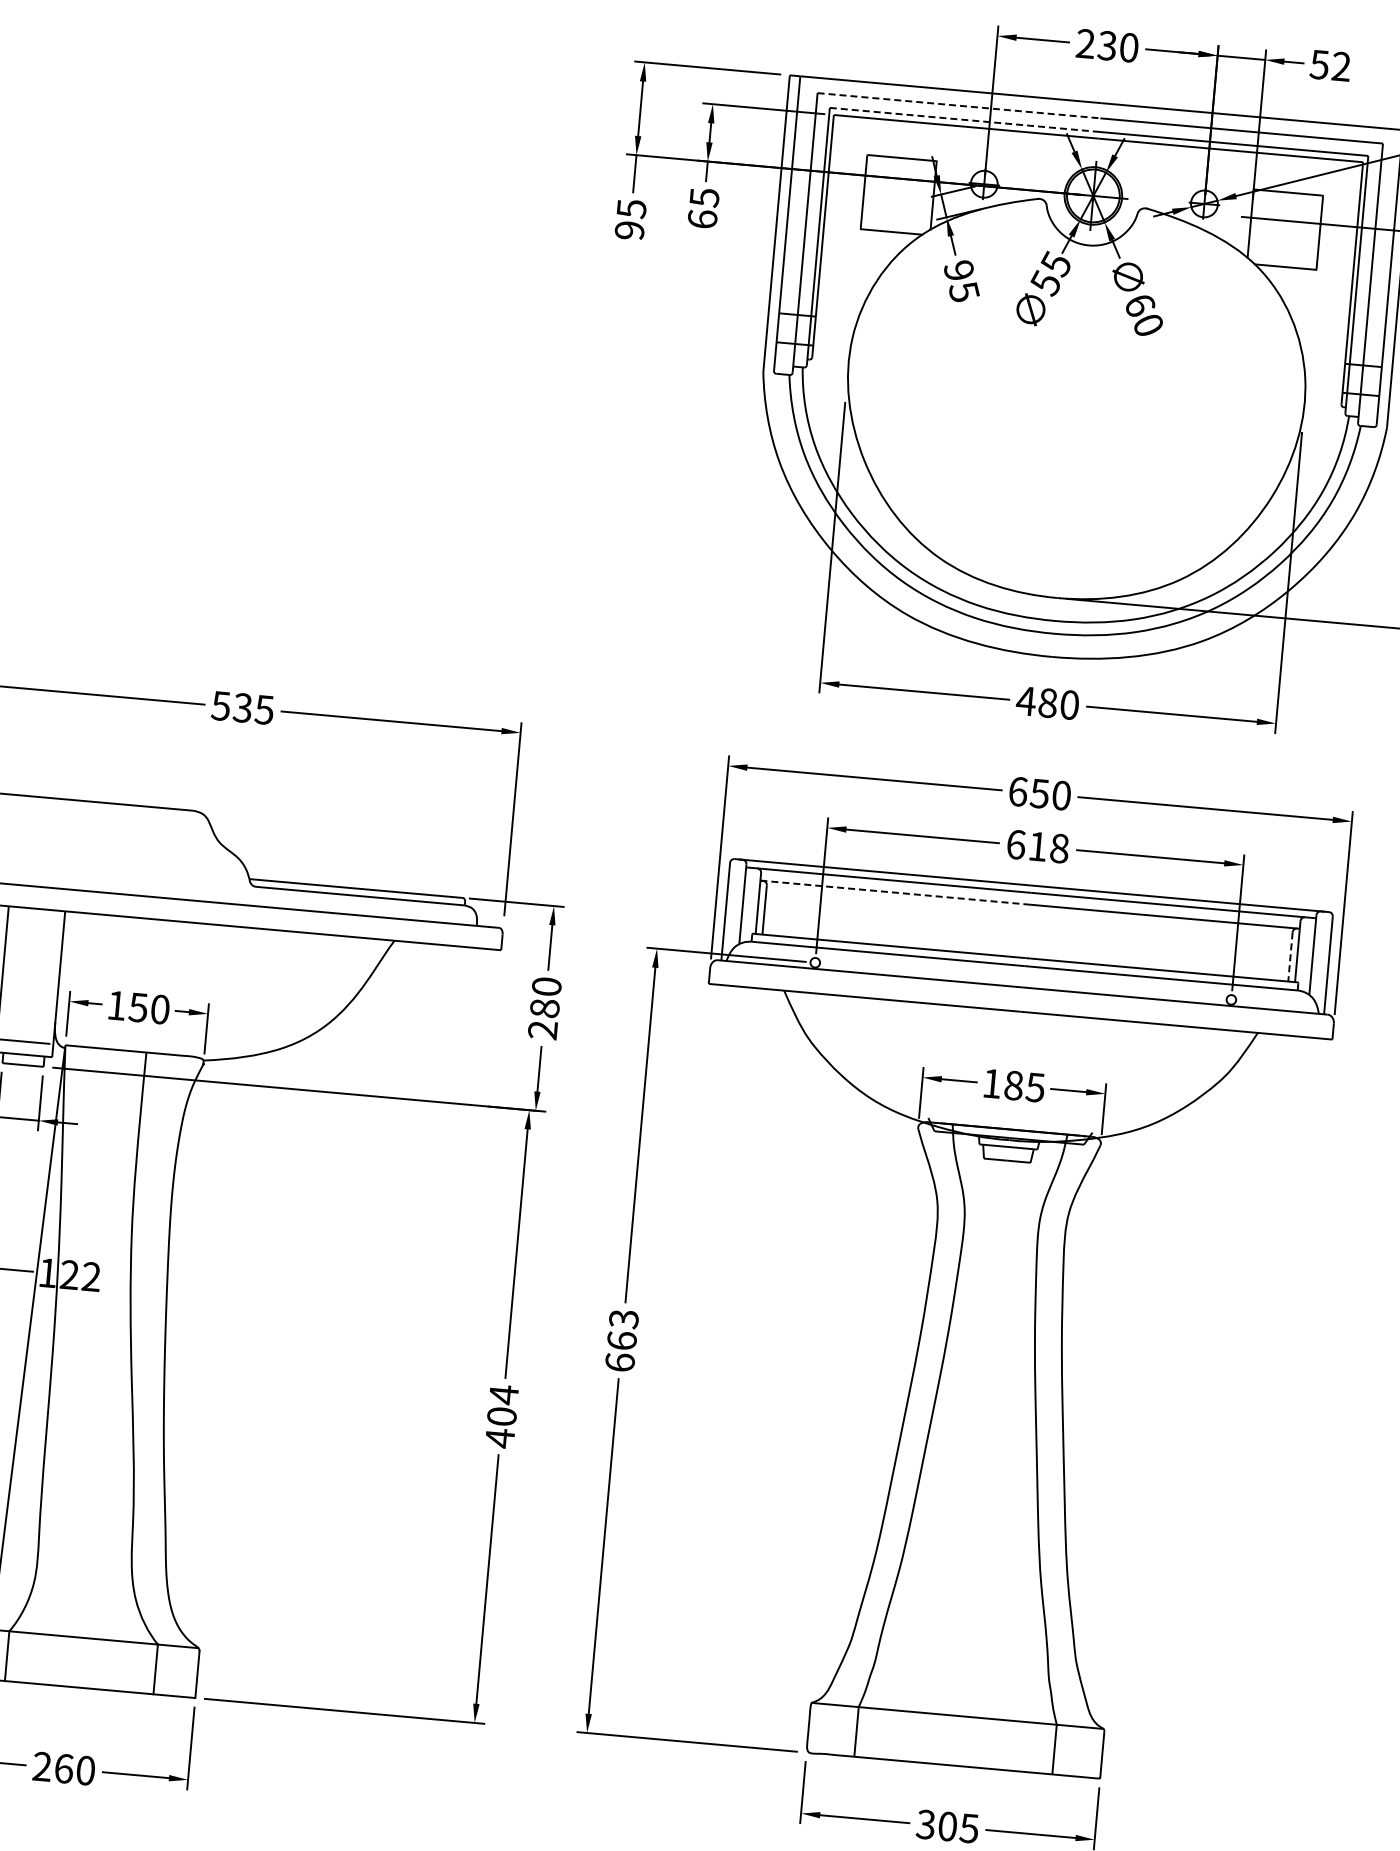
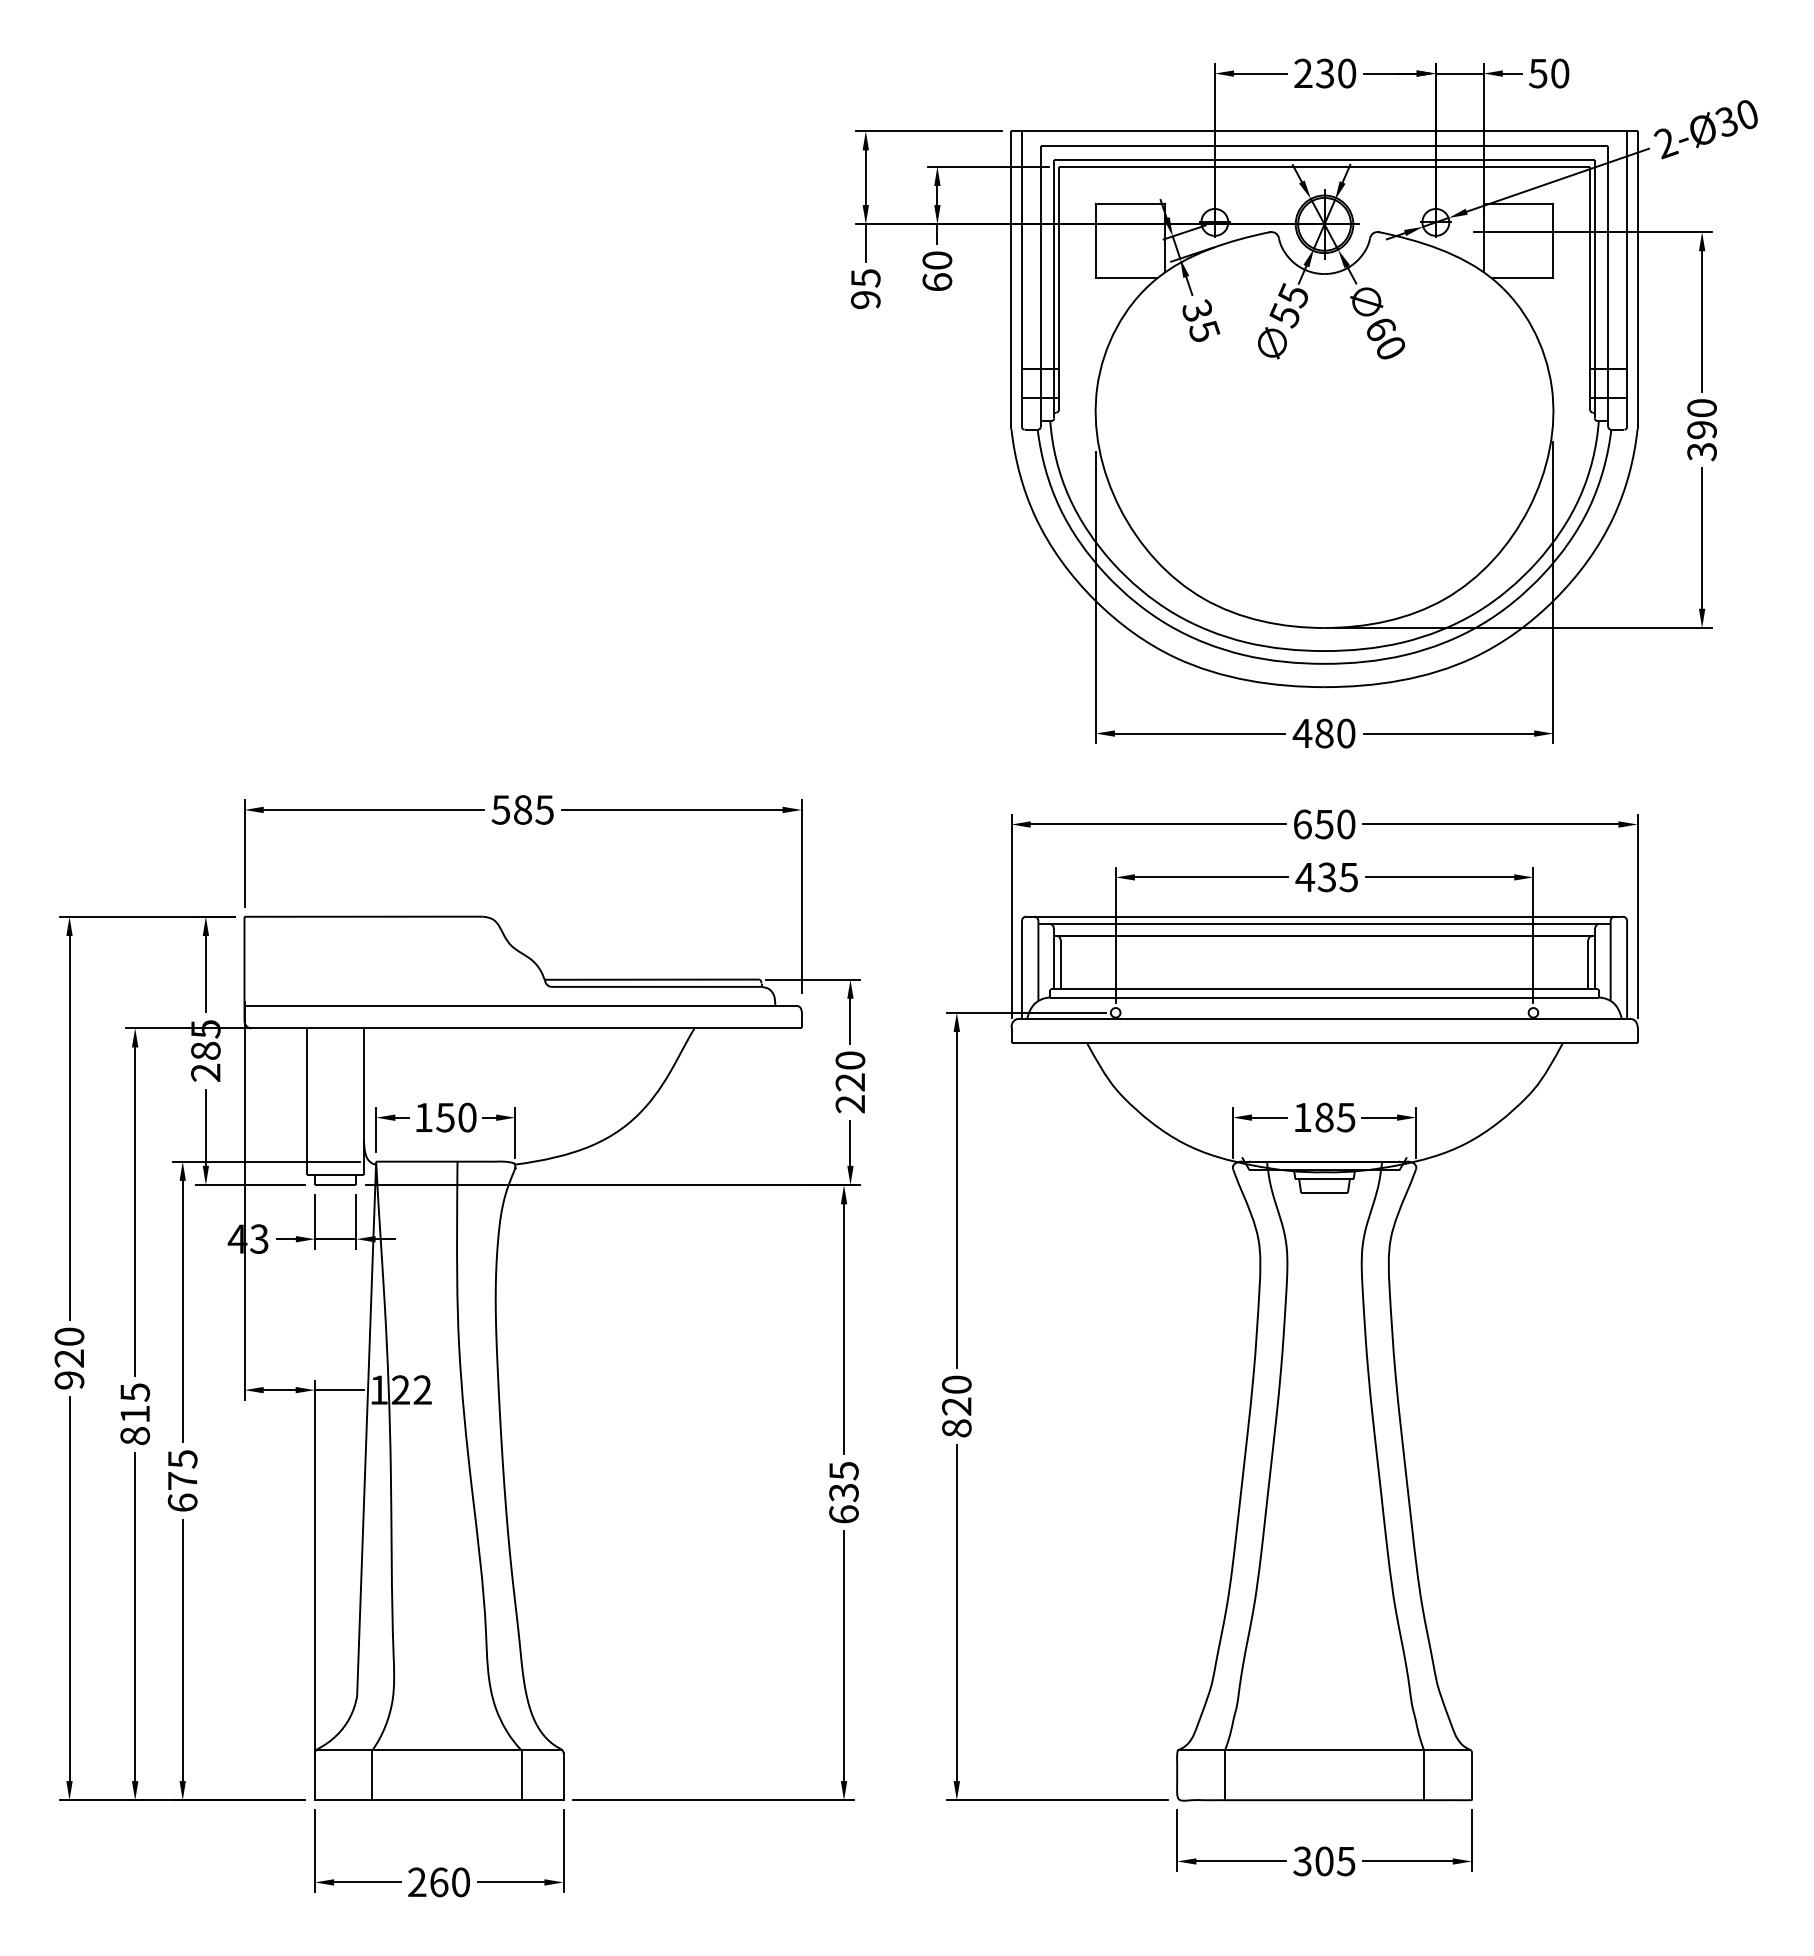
text: (1341, 66) -> (1560, 73), 52 -> 50
line: (958, 105) -> (1182, 146), dashed -> solid
line: (964, 120) -> (1189, 160), dashed -> solid
text: (704, 197) -> (937, 260), 65 -> 60
text: (958, 270) -> (1196, 310), 95 -> 35
text: (242, 707) -> (522, 809), 535 -> 585
text: (1037, 846) -> (1326, 877), 618 -> 435
line: (895, 892) -> (1189, 935), dashed -> solid
line: (1290, 956) -> (1588, 964), dashed -> solid
text: (544, 1008) -> (850, 1082), 280 -> 220
text: (621, 1340) -> (956, 1406), 663 -> 820
text: (501, 1416) -> (843, 1492), 404 -> 635

